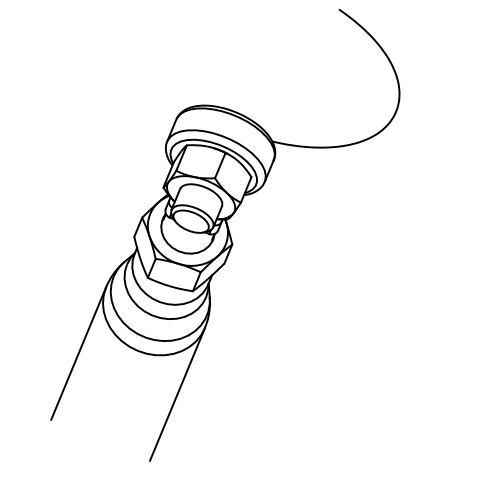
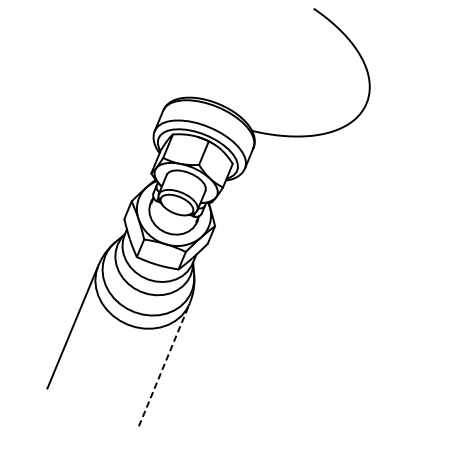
line: (177, 394) -> (164, 364), solid -> dashed

